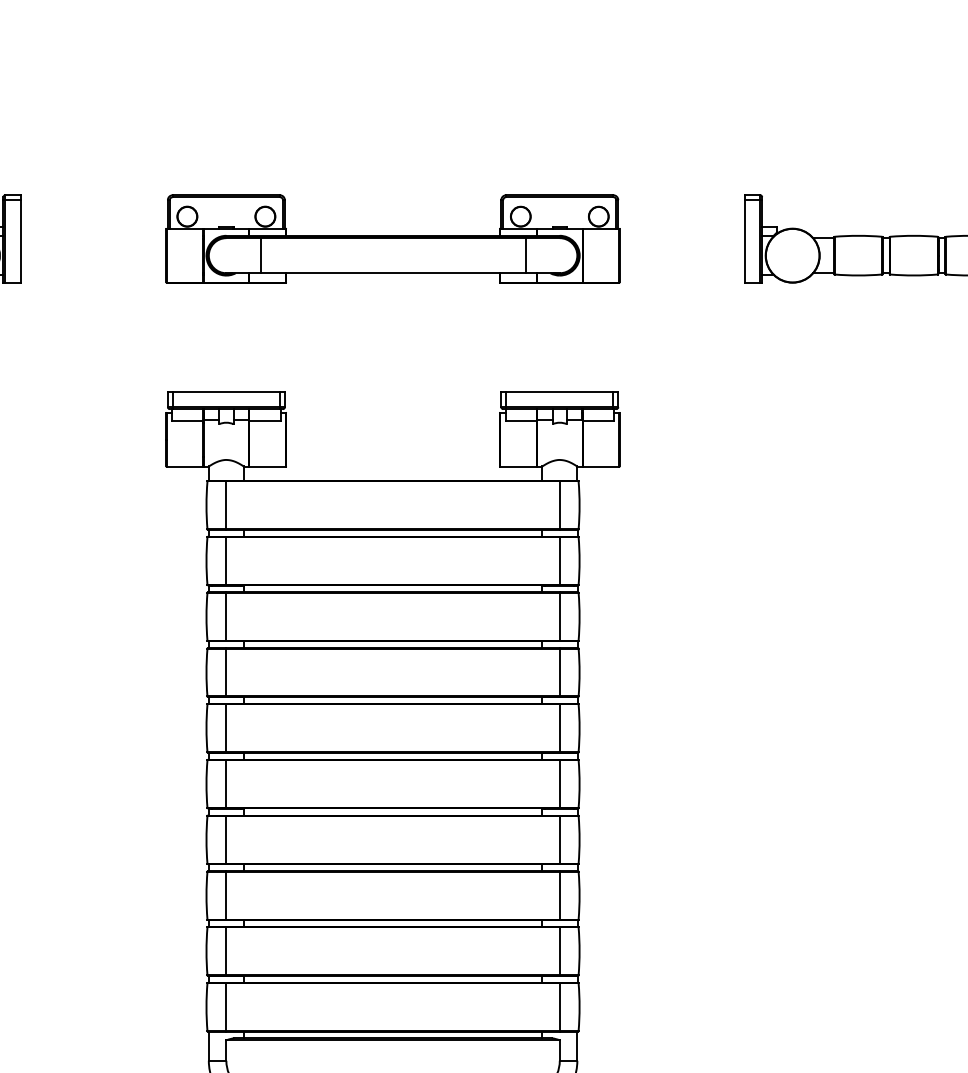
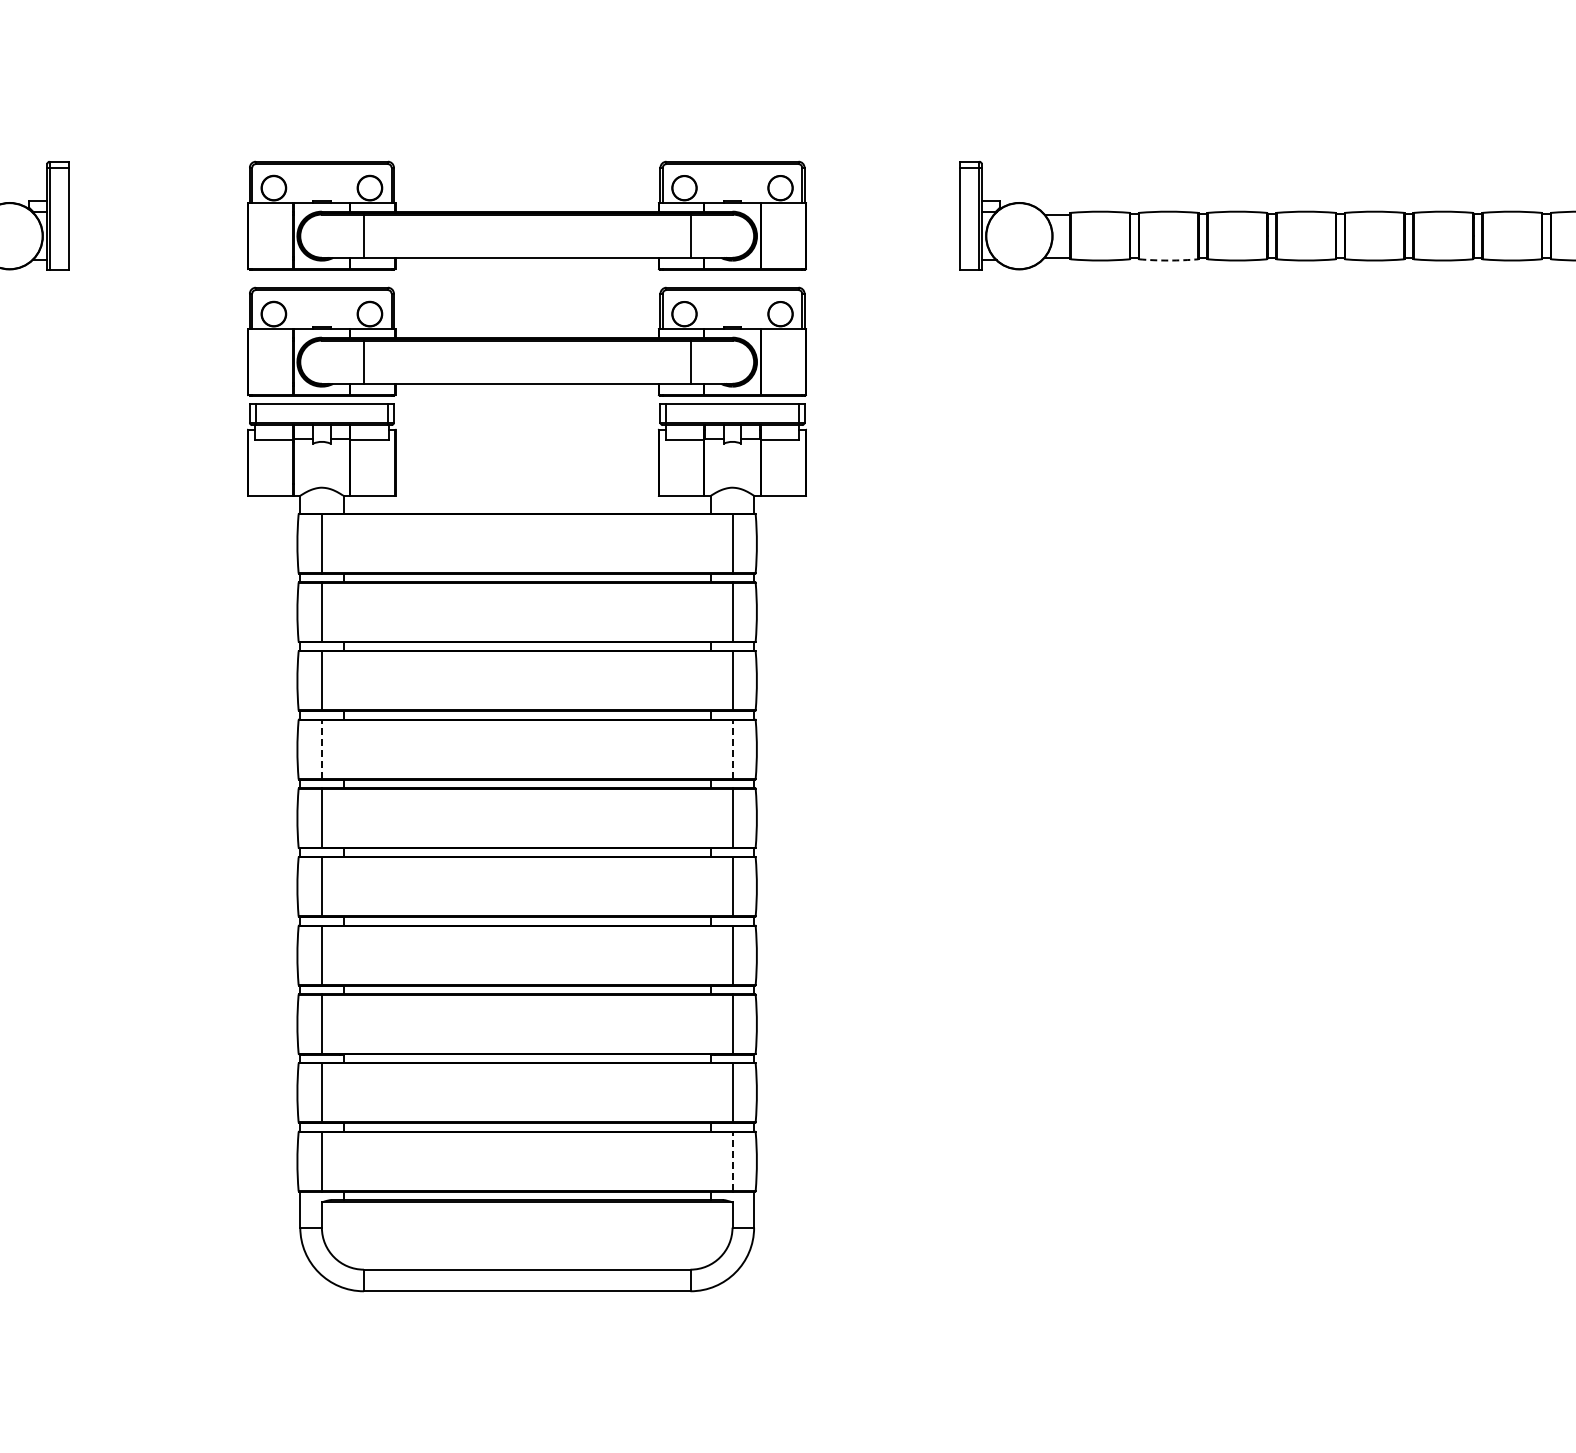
arc: (913, 275) -> (1168, 260), solid -> dashed
part: (392, 341) -> (526, 341), added
line: (226, 672) -> (321, 749), solid -> dashed
line: (559, 672) -> (732, 749), solid -> dashed
line: (559, 1007) -> (732, 1161), solid -> dashed

